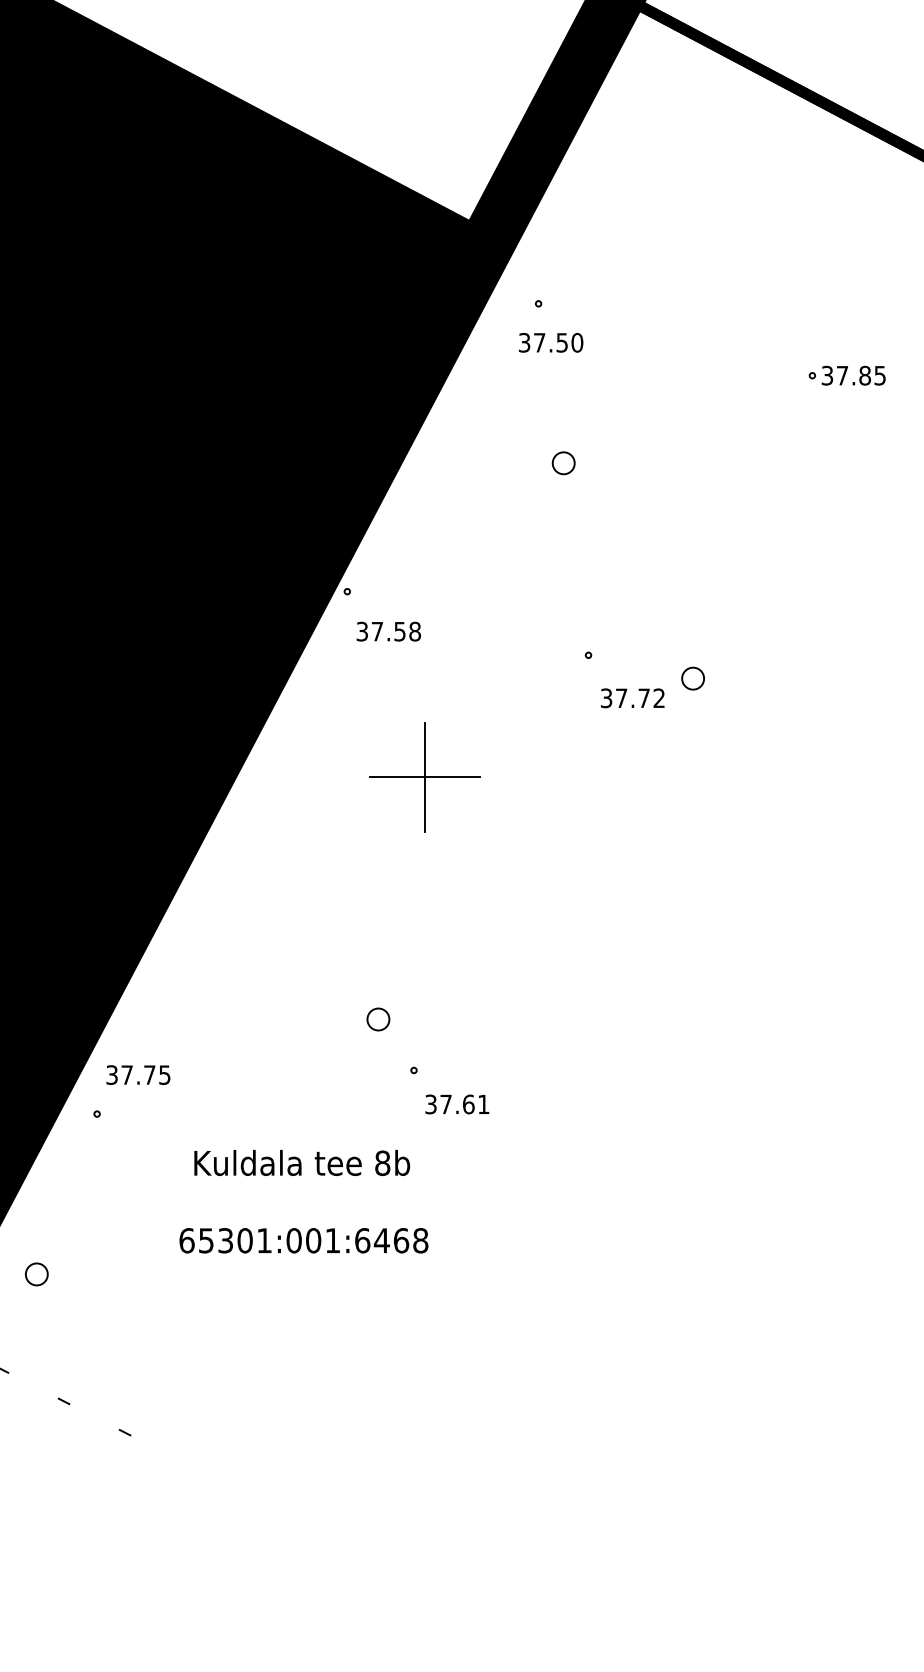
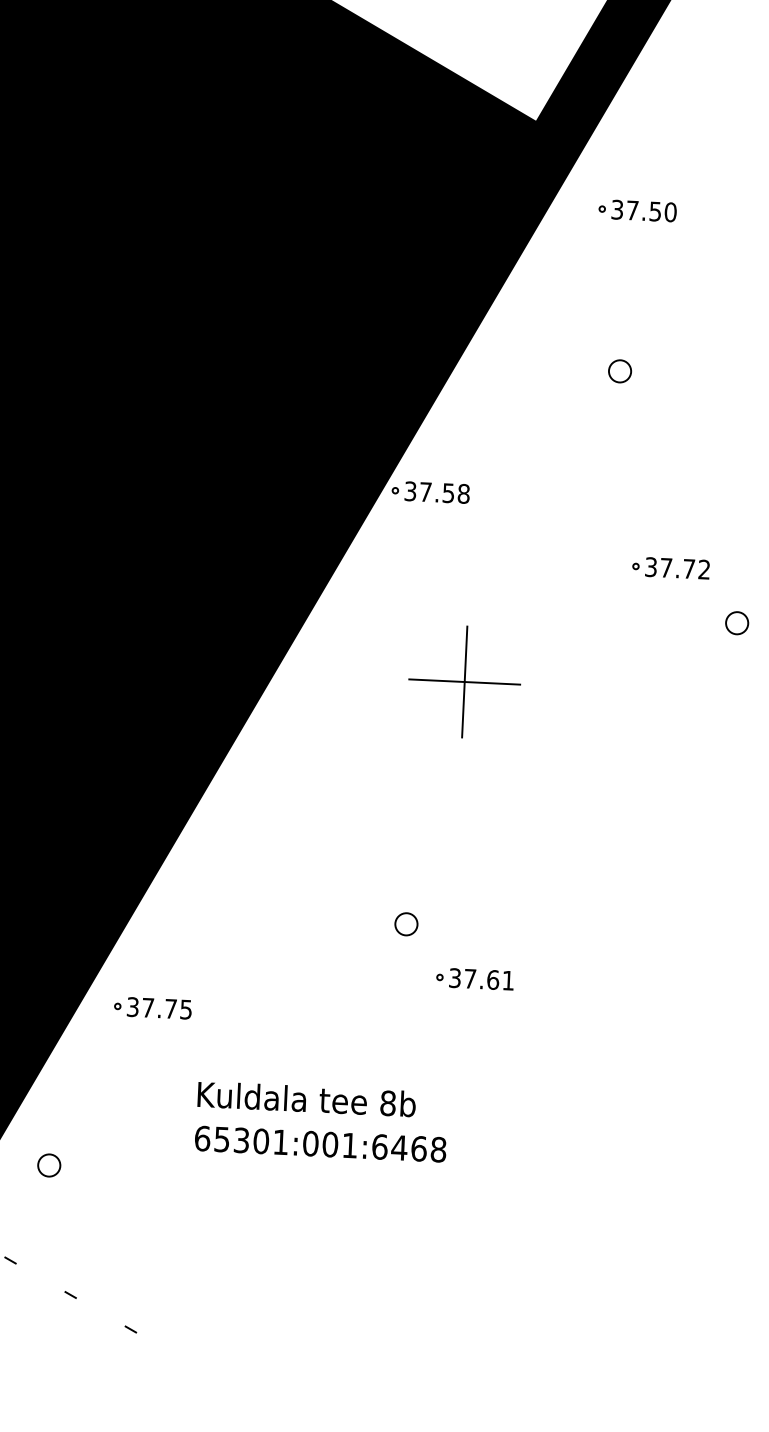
text: (551, 342) -> (644, 210), moved
text: (388, 631) -> (436, 492), moved
part: (692, 678) -> (736, 623), moved
text: (632, 698) -> (677, 568), moved
text: (138, 1074) -> (159, 1007), moved
text: (457, 1104) -> (481, 979), moved
text: (302, 1162) -> (307, 1098), moved

